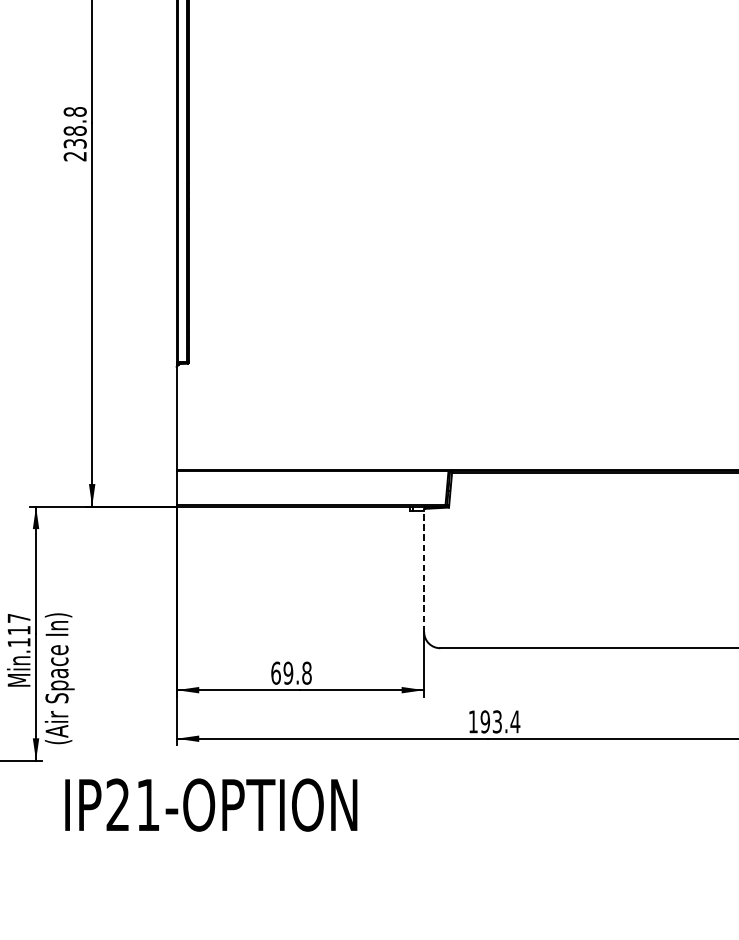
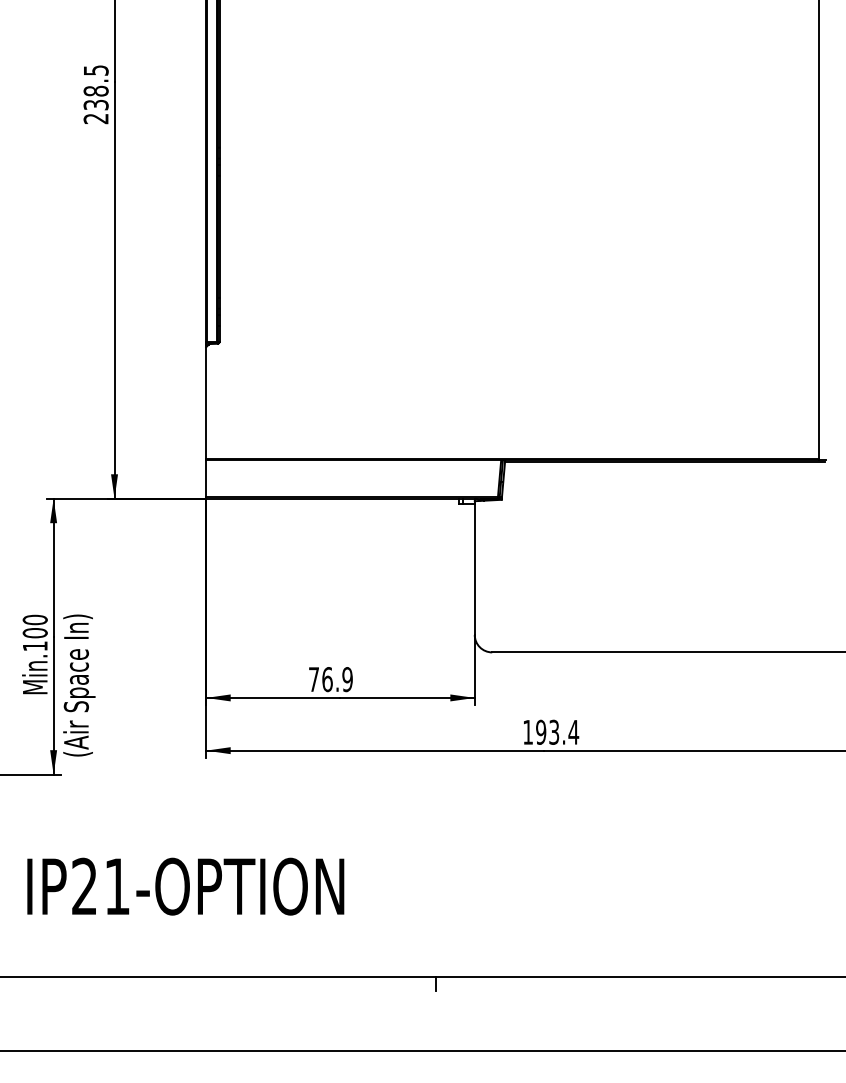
text: (74, 111) -> (95, 70), 238.8 -> 238.5
line: (423, 570) -> (474, 568), dashed -> solid
text: (18, 624) -> (34, 626), Min.117 -> Min.100
text: (291, 673) -> (330, 679), 69.8 -> 76.9
text: (211, 804) -> (185, 886), moved

